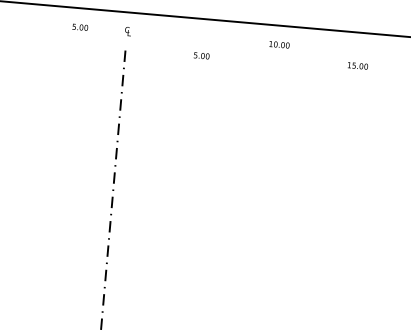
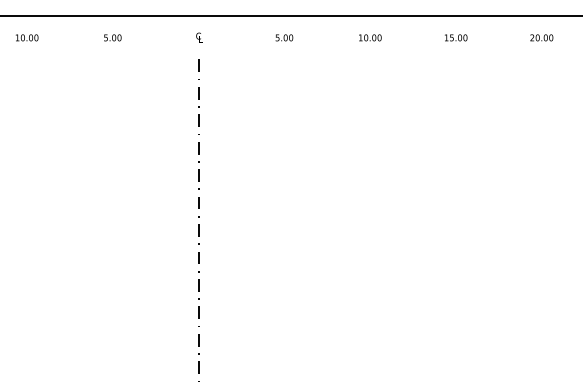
text: (80, 27) -> (112, 37), moved
text: (201, 55) -> (284, 37), moved
text: (358, 65) -> (456, 37), moved

